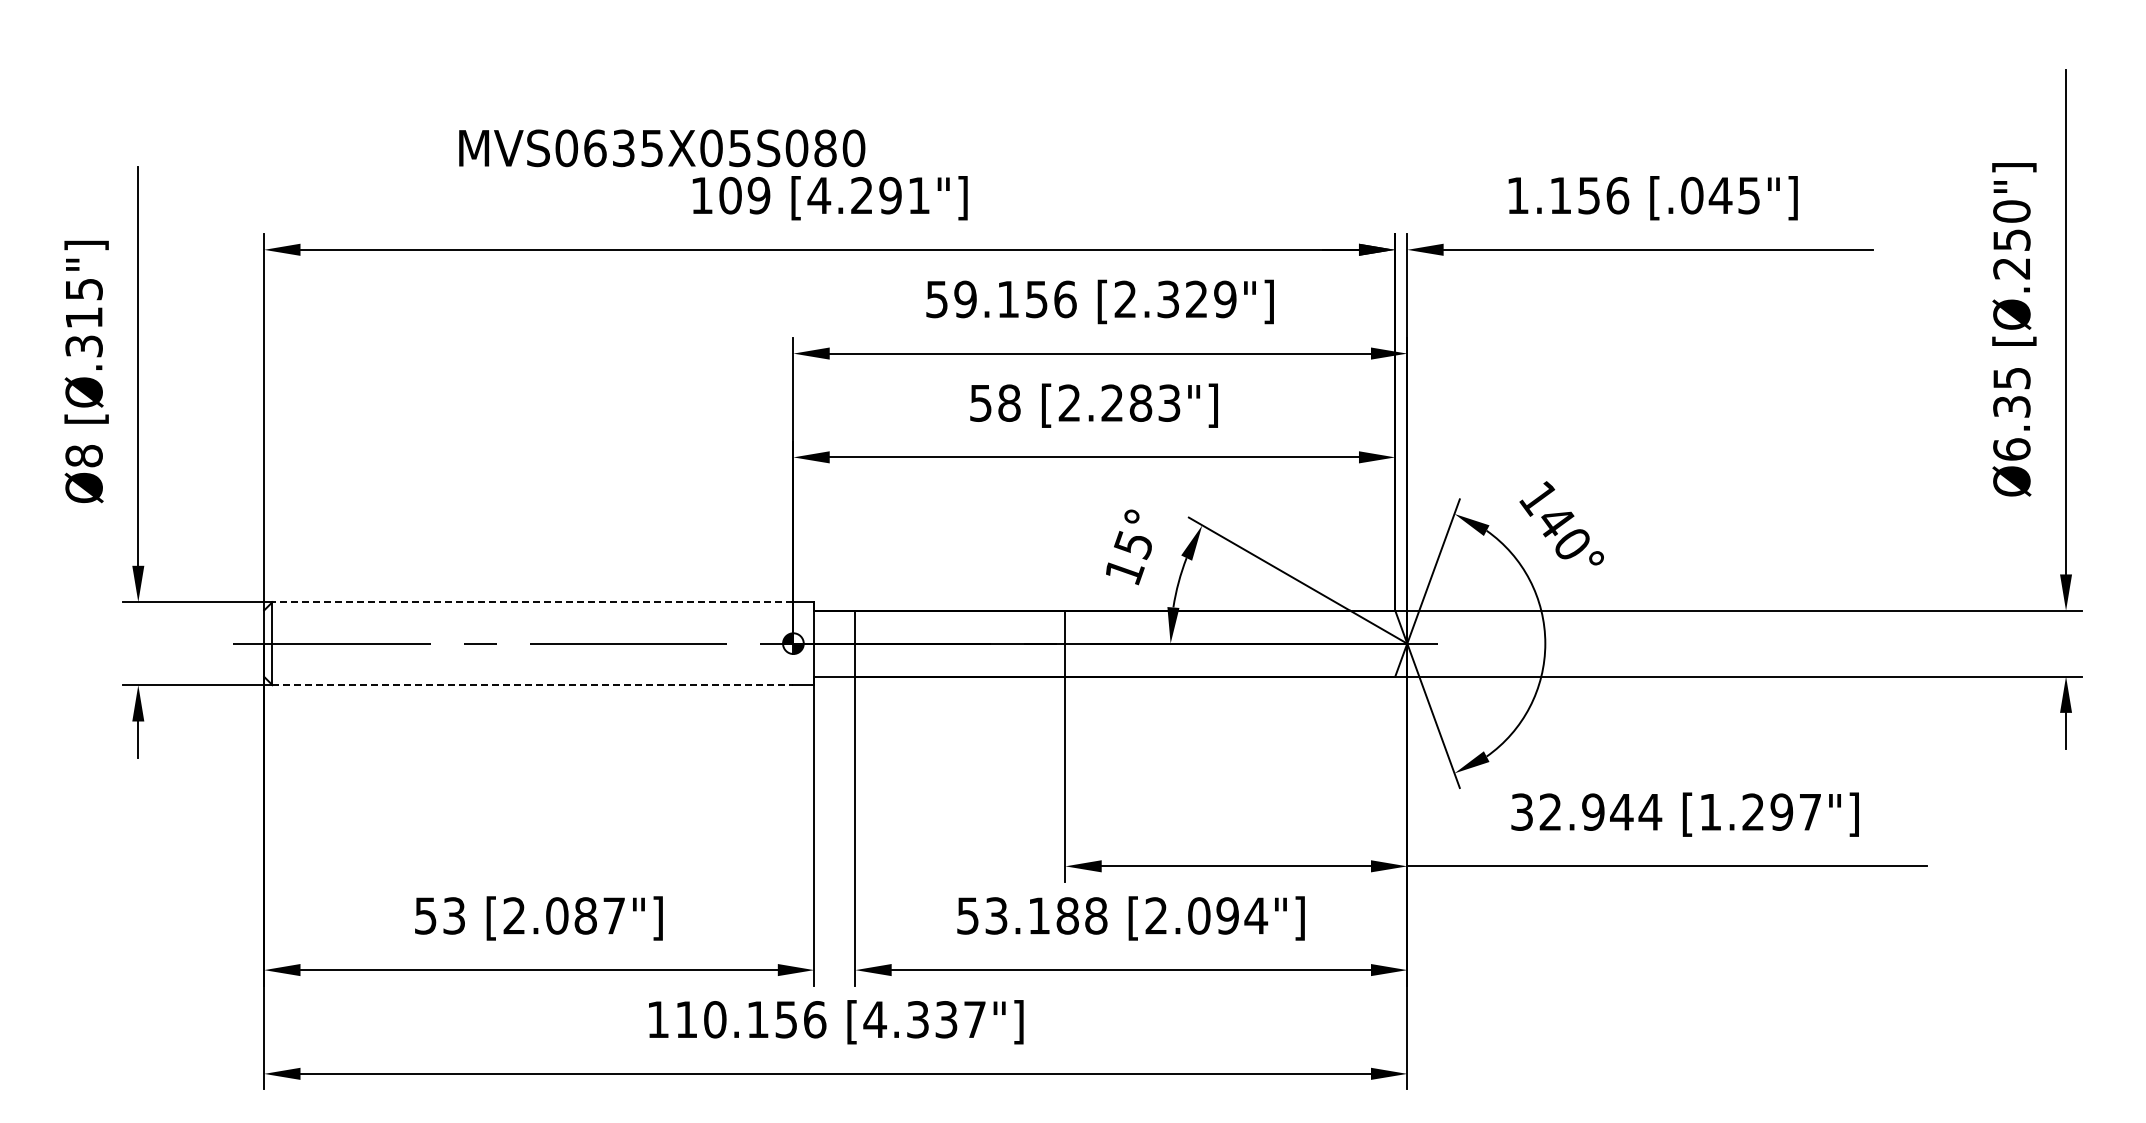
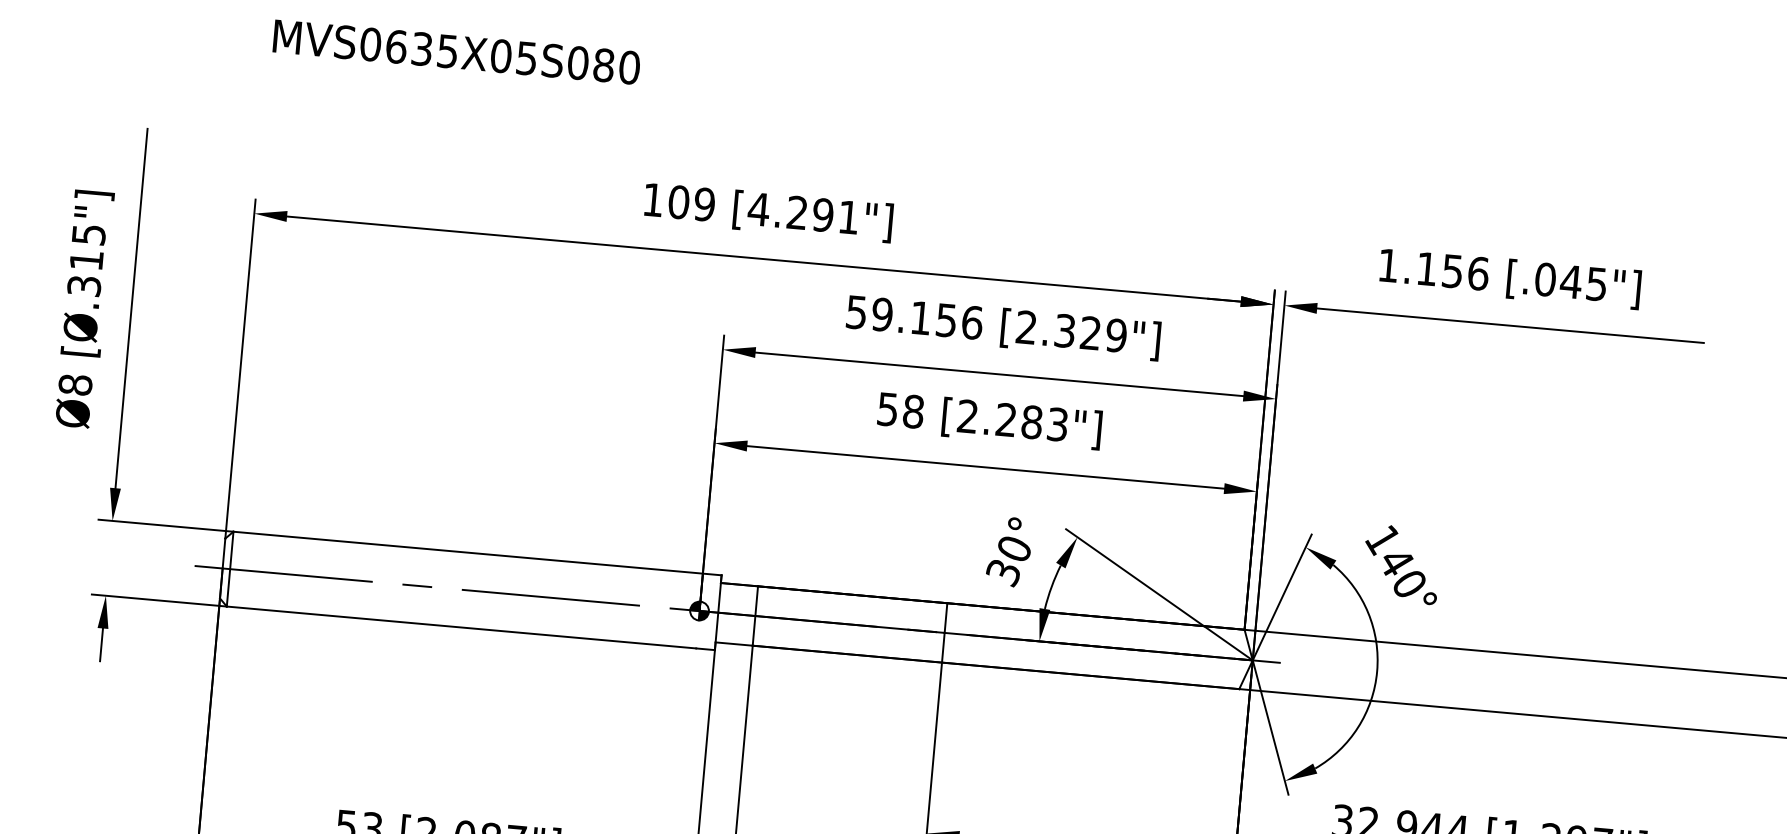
text: (662, 148) -> (457, 52), moved
text: (1128, 558) -> (1008, 561), 15° -> 30°
line: (532, 602) -> (467, 552), dashed -> solid
line: (533, 685) -> (461, 627), dashed -> solid

